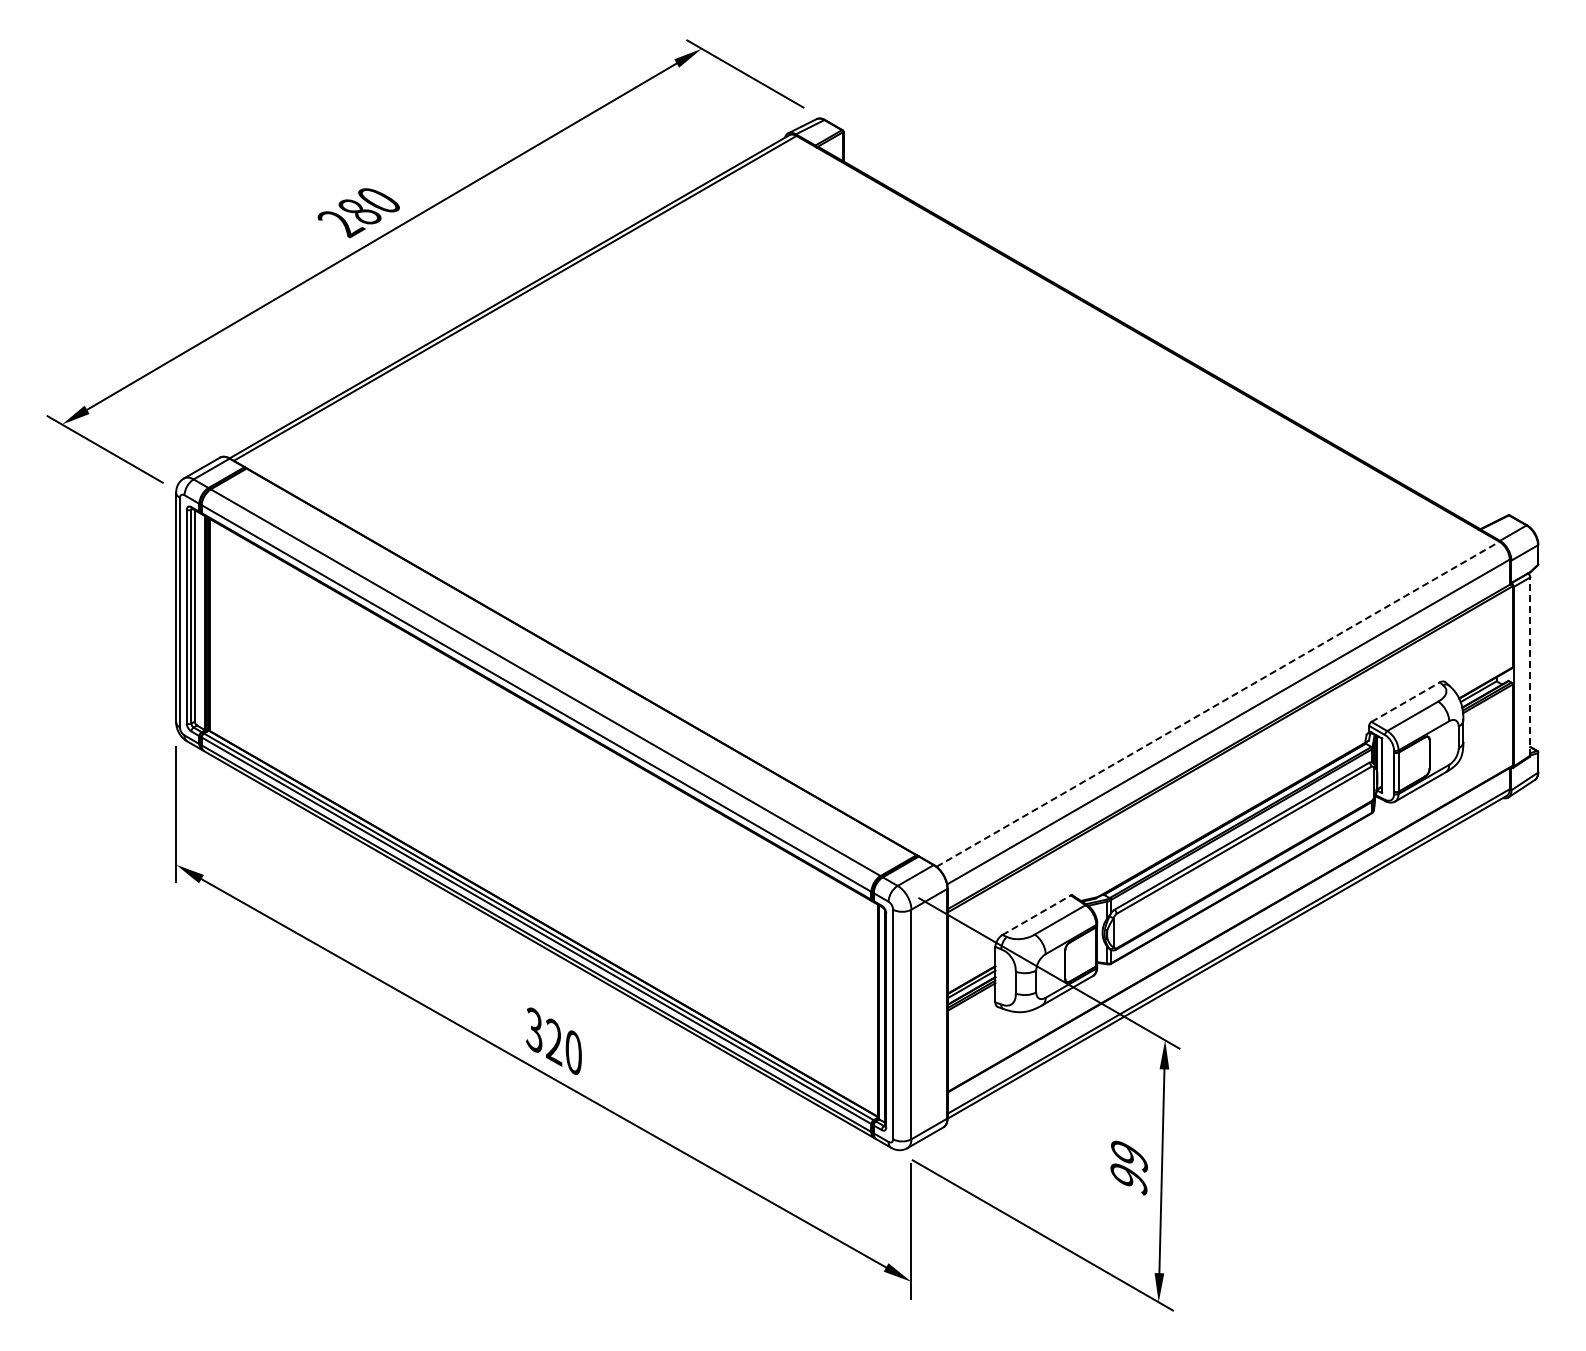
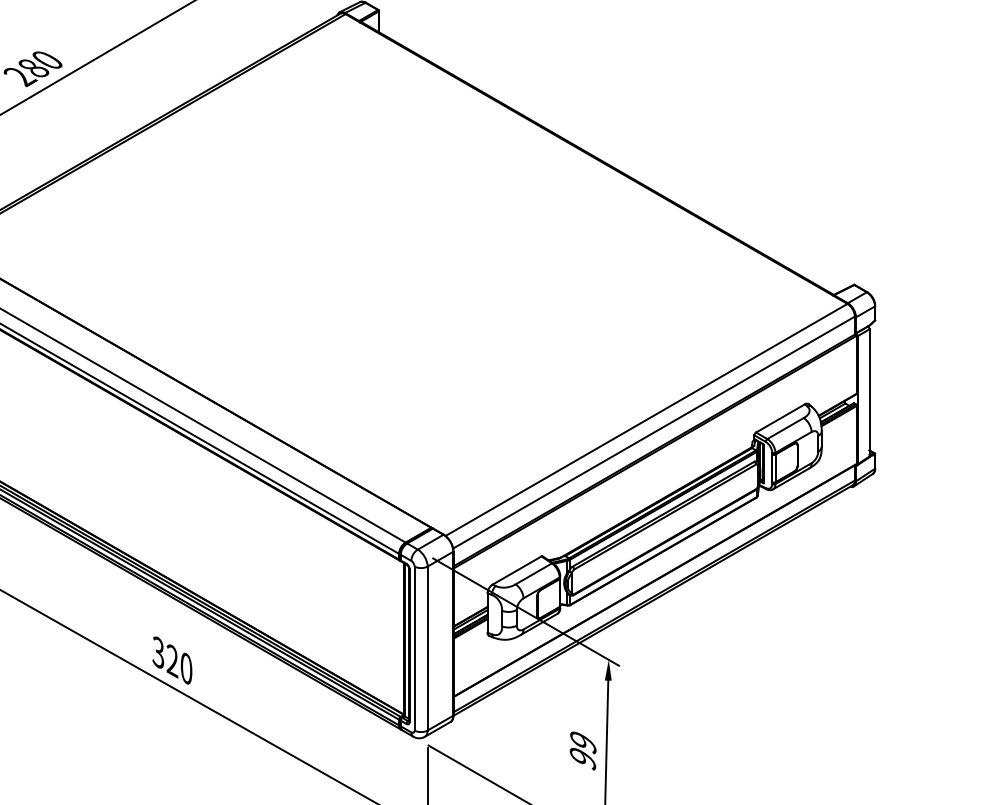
line: (1530, 665) -> (869, 392), dashed -> solid
line: (1405, 702) -> (780, 418), dashed -> solid
line: (1218, 704) -> (646, 420), dashed -> solid
line: (1036, 915) -> (516, 570), dashed -> solid

